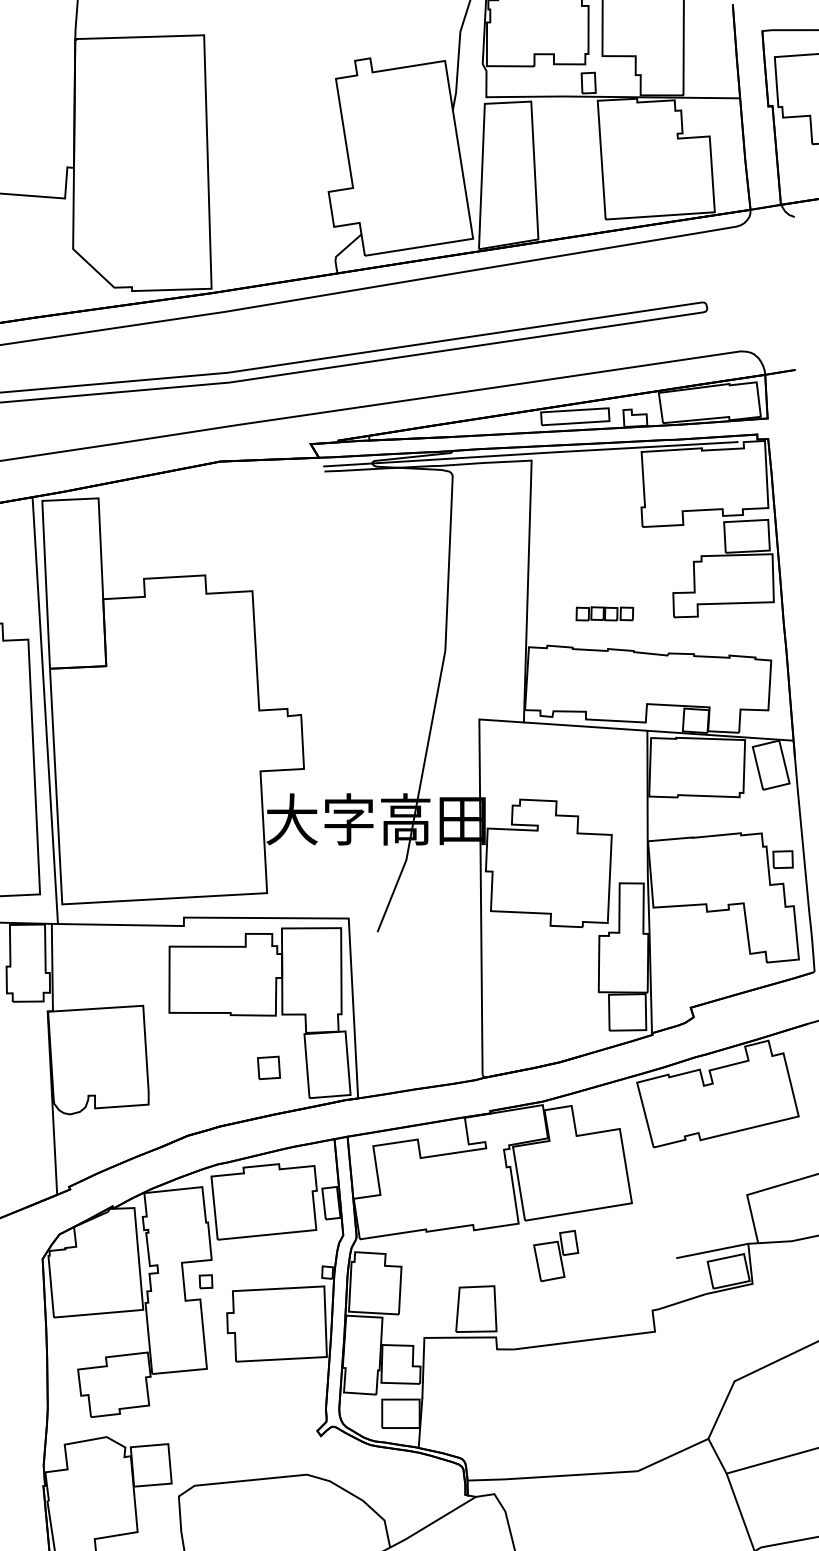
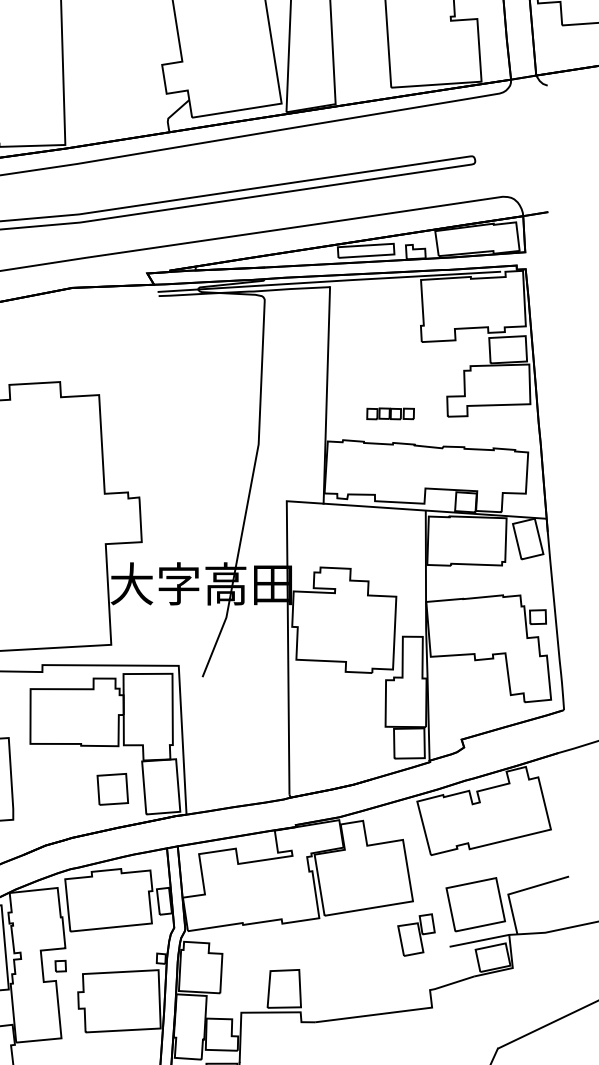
part: (268, 1067) -> (112, 789), size x1.67
part: (707, 1207) -> (475, 904), added
part: (556, 1255) -> (416, 934), moved

